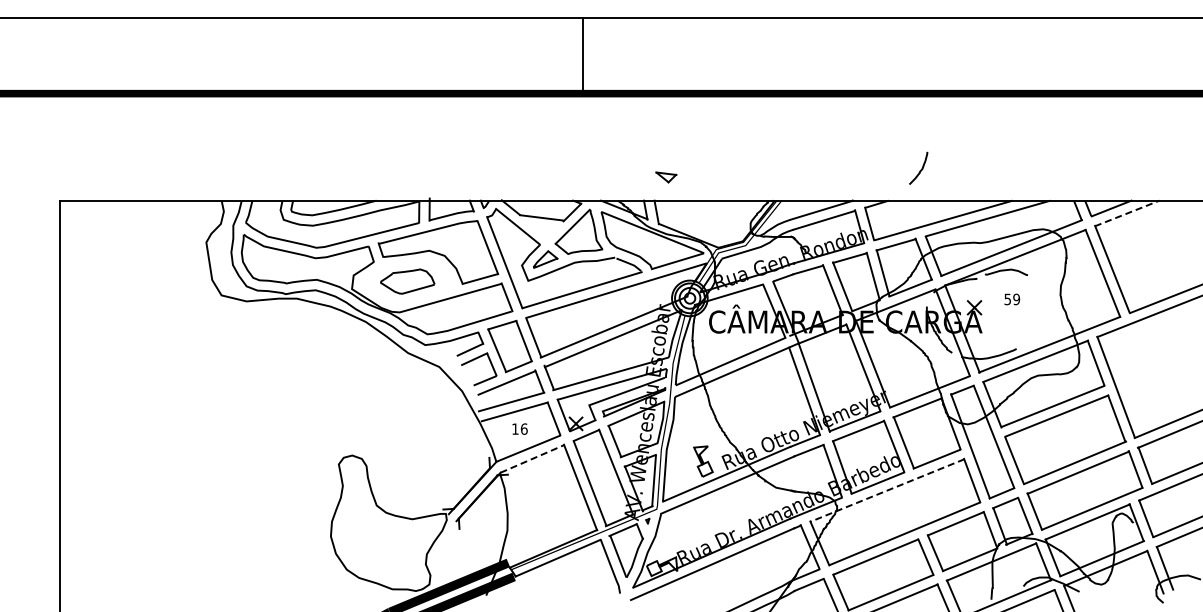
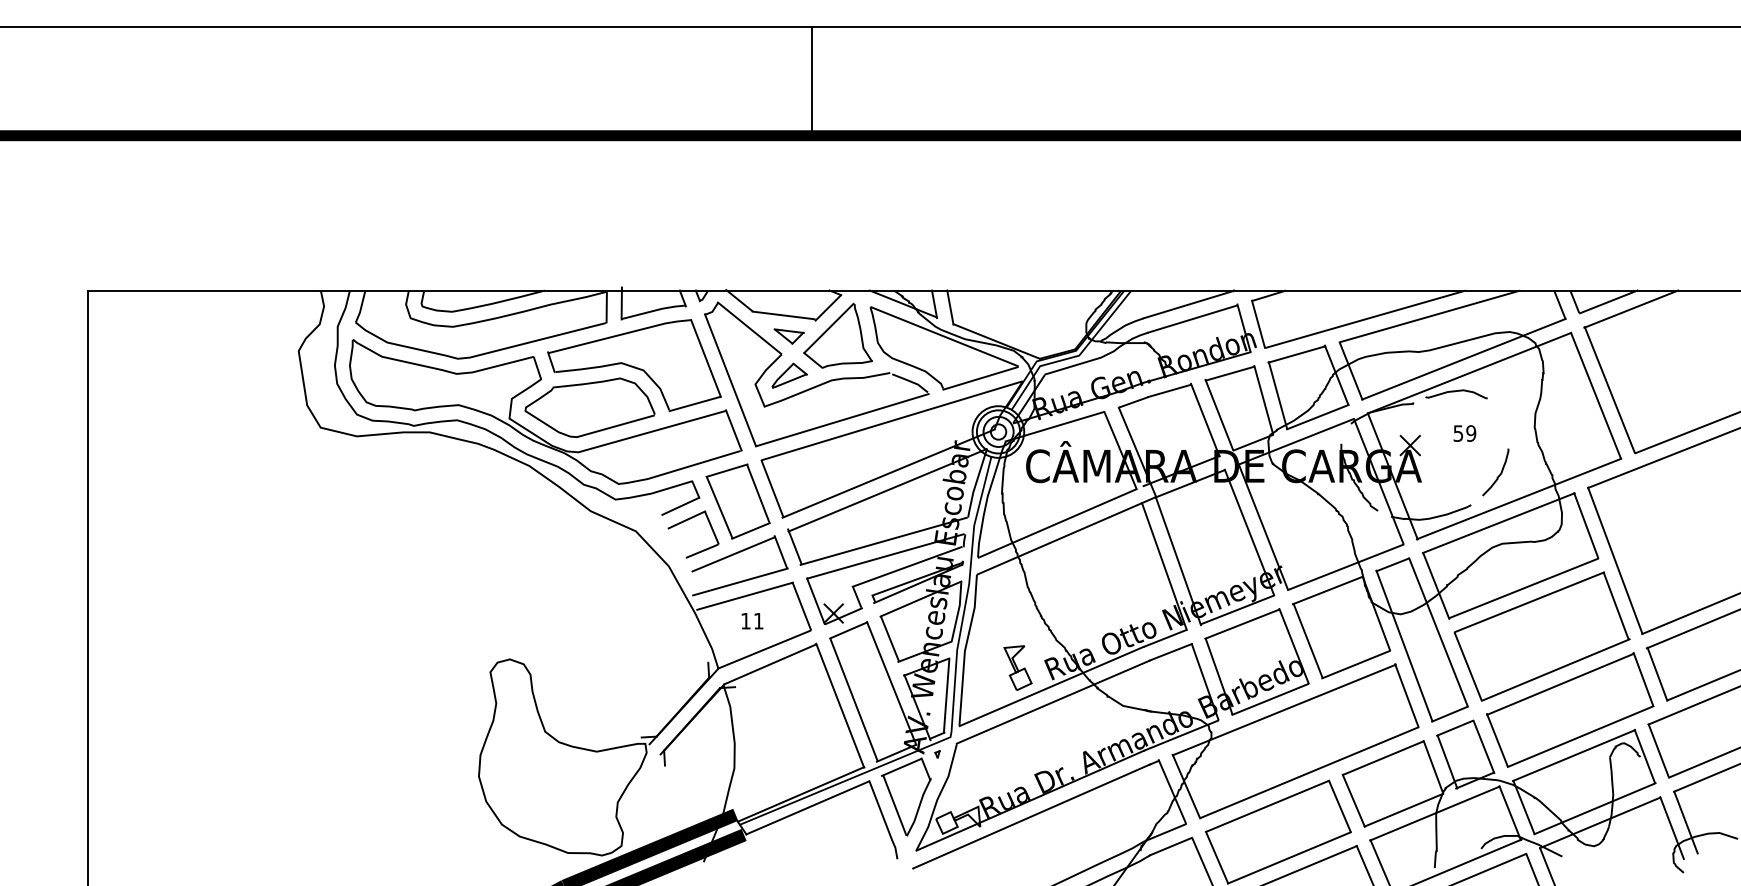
line: (582, 55) -> (811, 80), moved
curve: (920, 169) -> (1498, 474), moved
part: (666, 177) -> (789, 336), moved
line: (1127, 213) -> (1631, 309), dashed -> solid
part: (407, 281) -> (589, 407), size x1.67
text: (523, 428) -> (757, 620), 16 -> 11
line: (532, 458) -> (770, 663), dashed -> solid
line: (887, 490) -> (1284, 709), dashed -> solid

